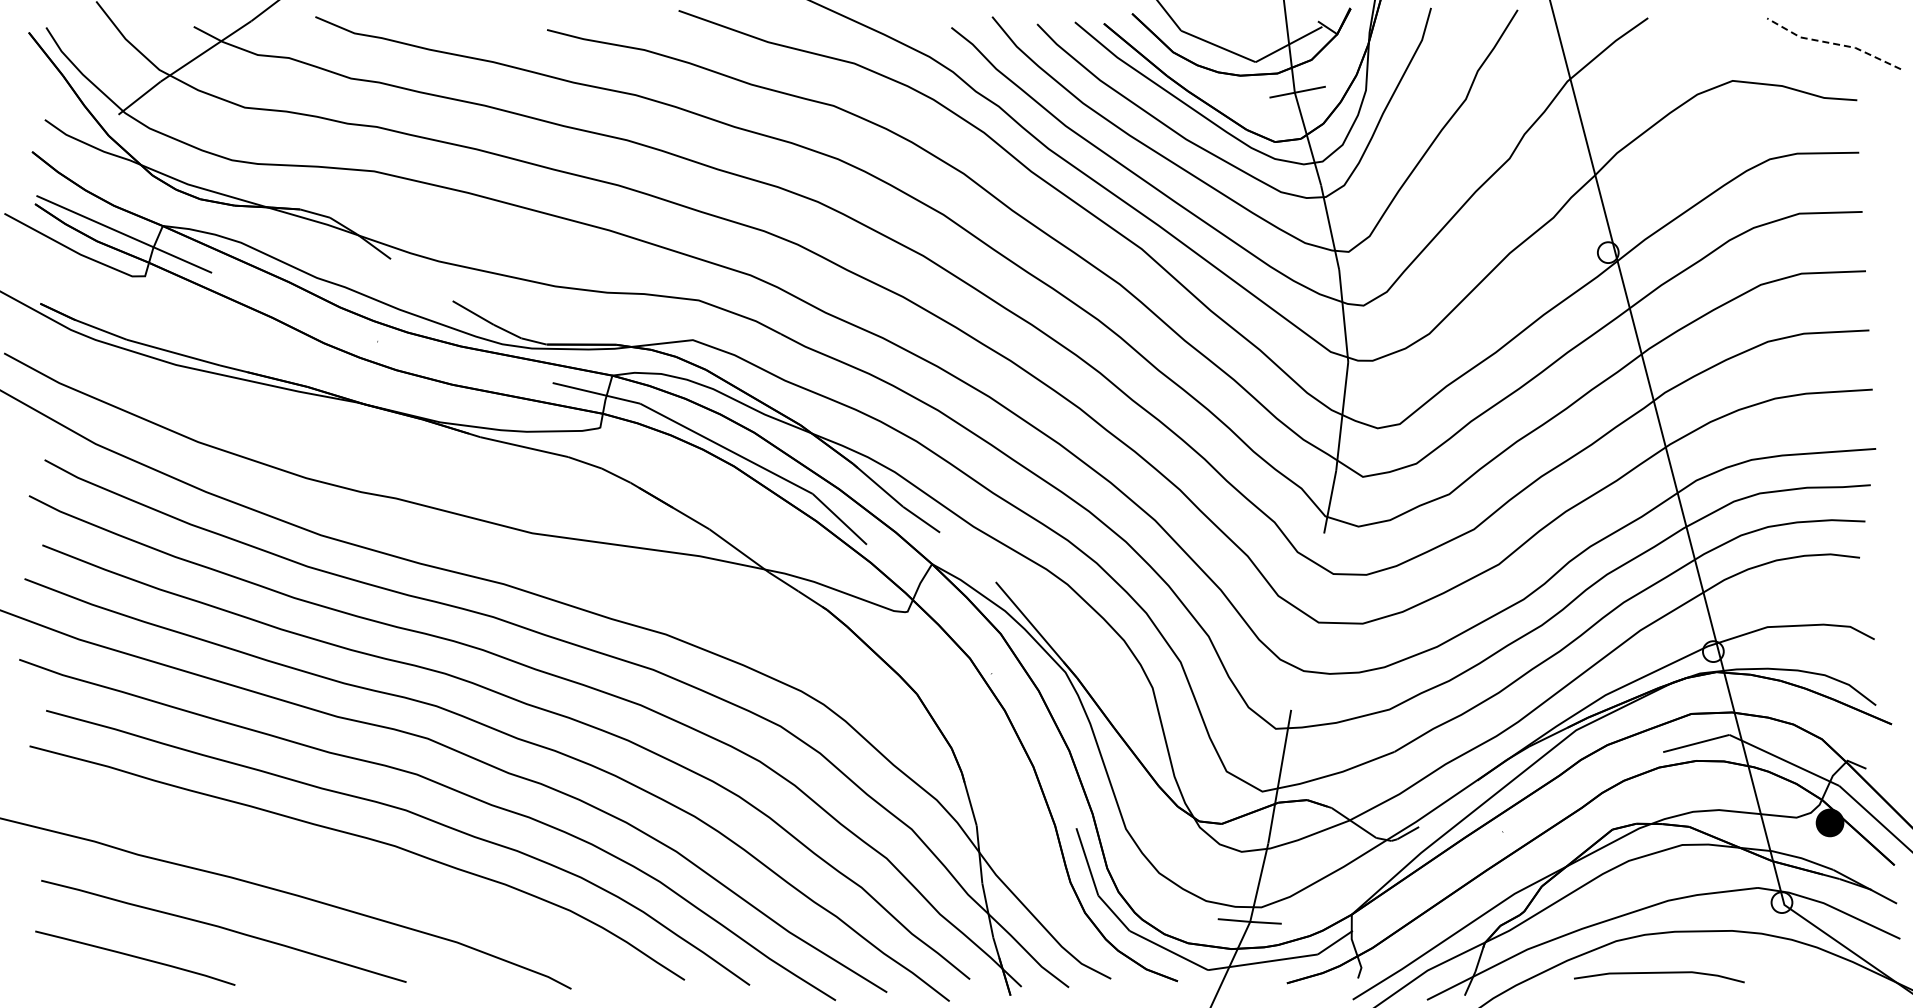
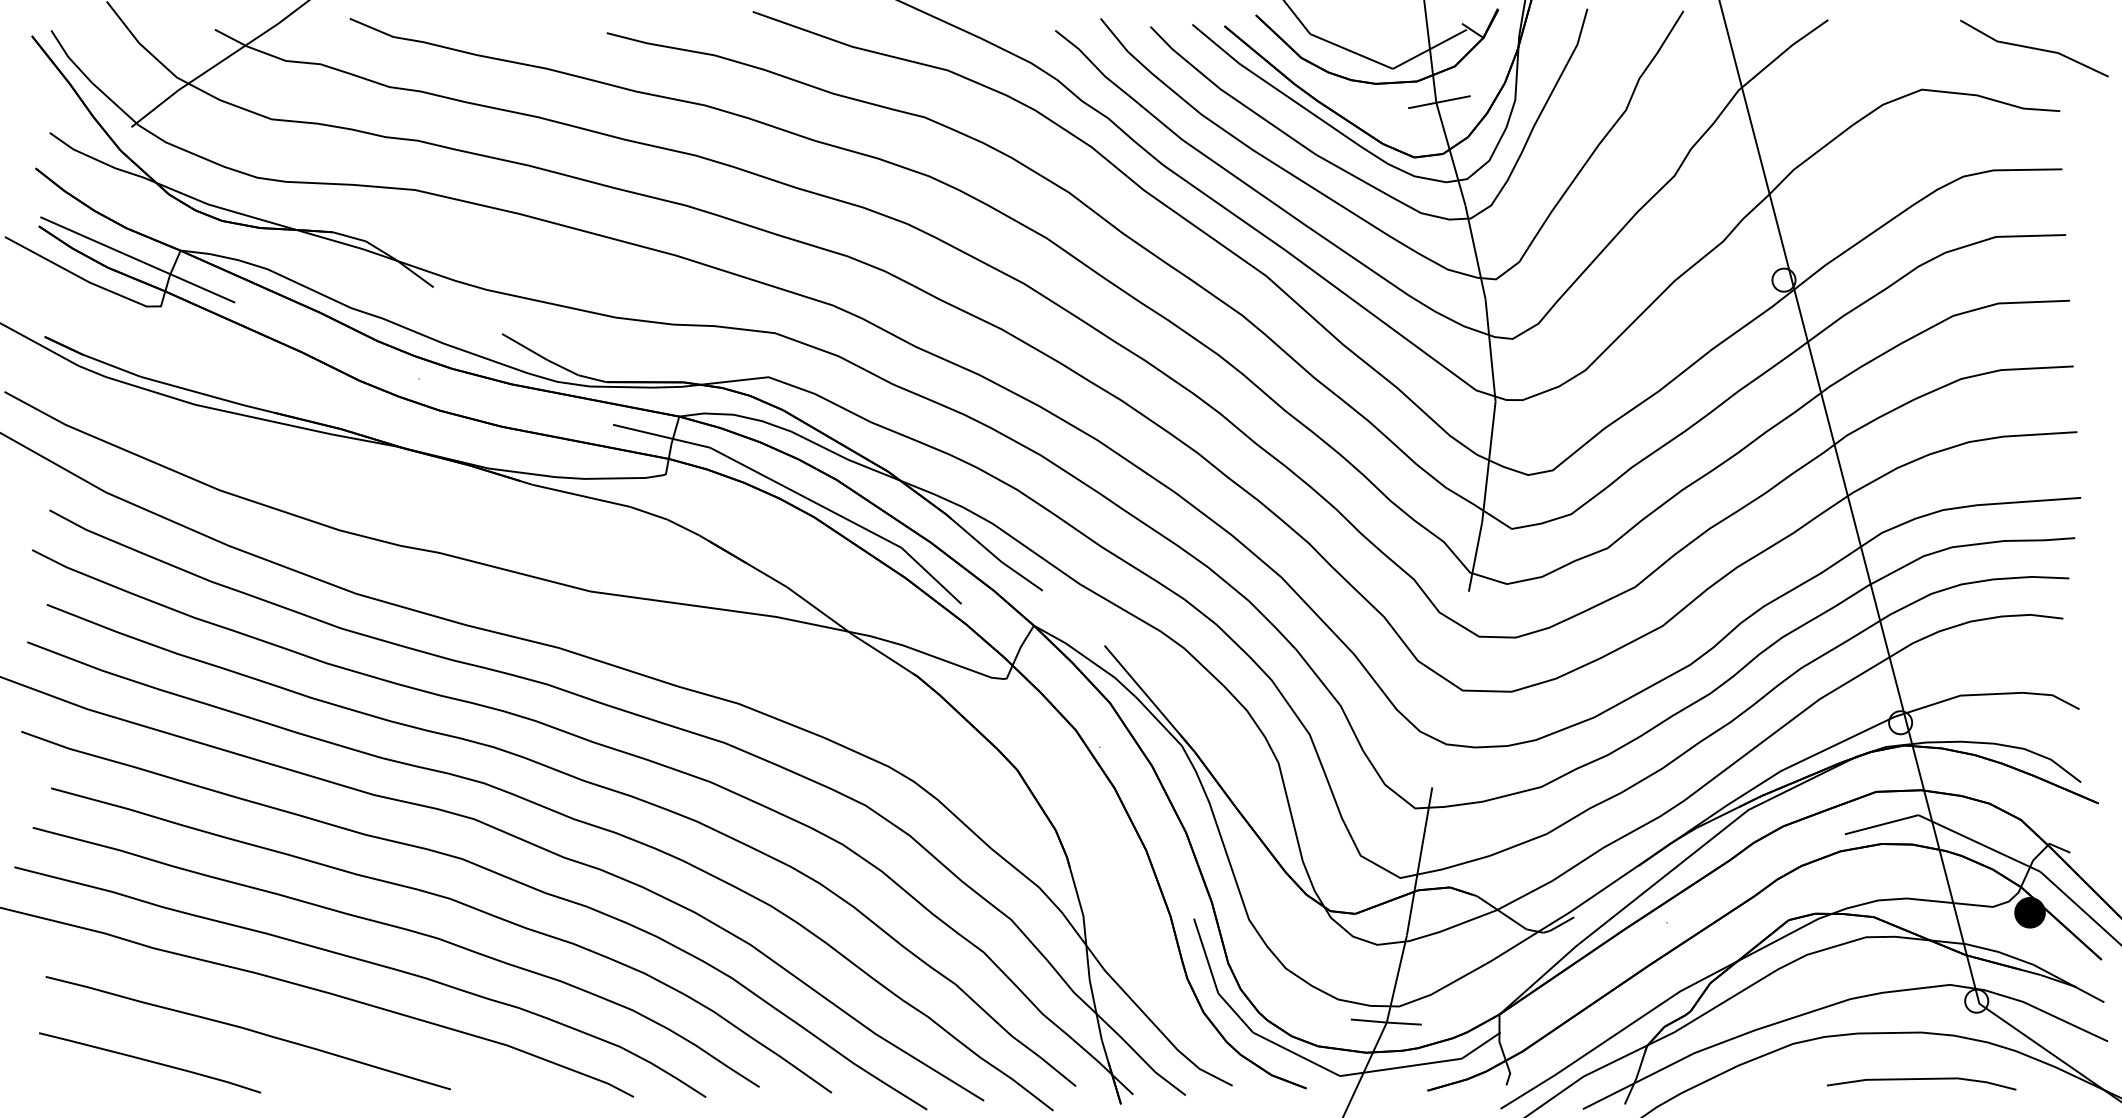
line: (1833, 43) -> (2033, 48), dashed -> solid
curve: (328, 867) -> (364, 962), added
line: (1659, 973) -> (1921, 1079), moved

